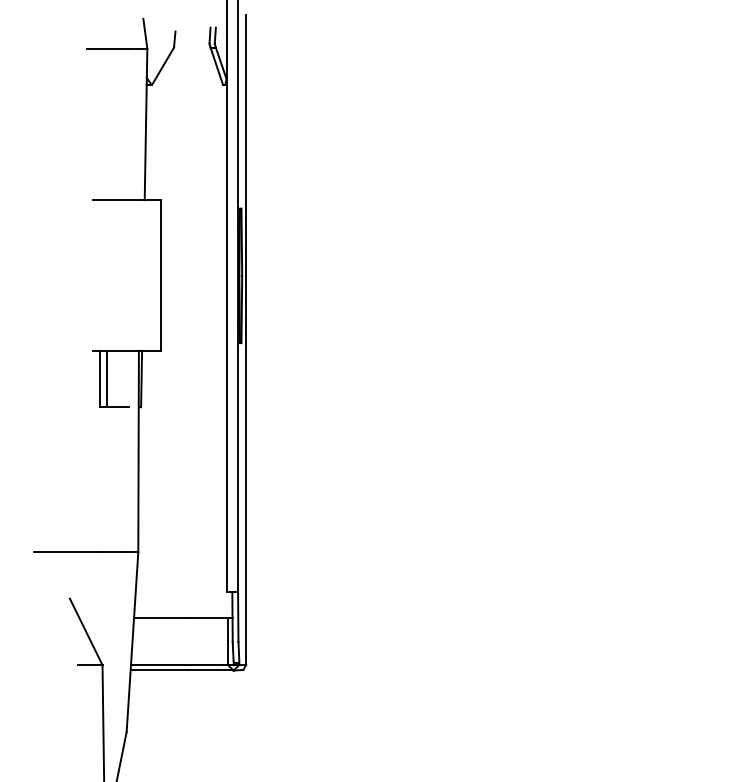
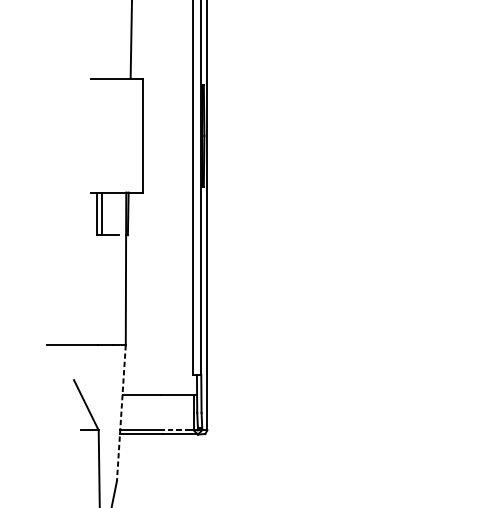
line: (132, 642) -> (121, 413), solid -> dashed
line: (203, 664) -> (175, 429), solid -> dashed

